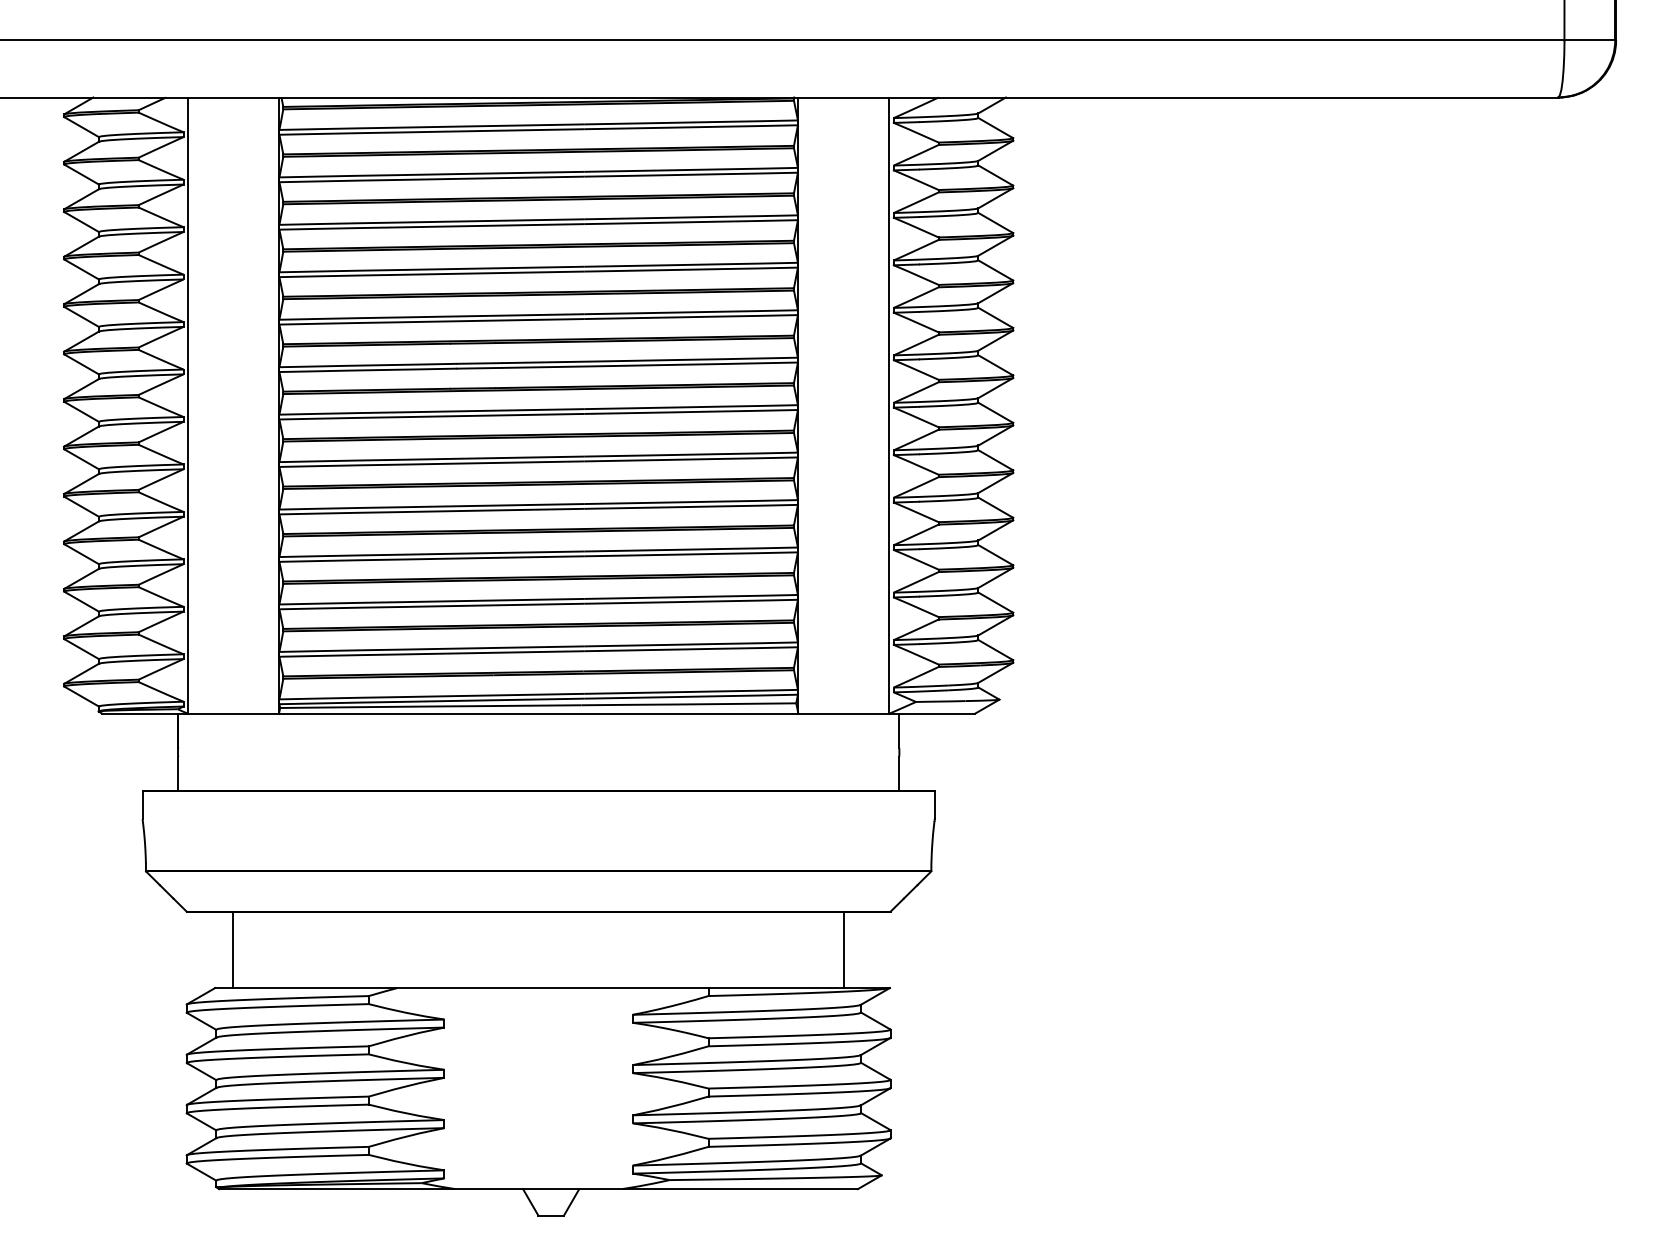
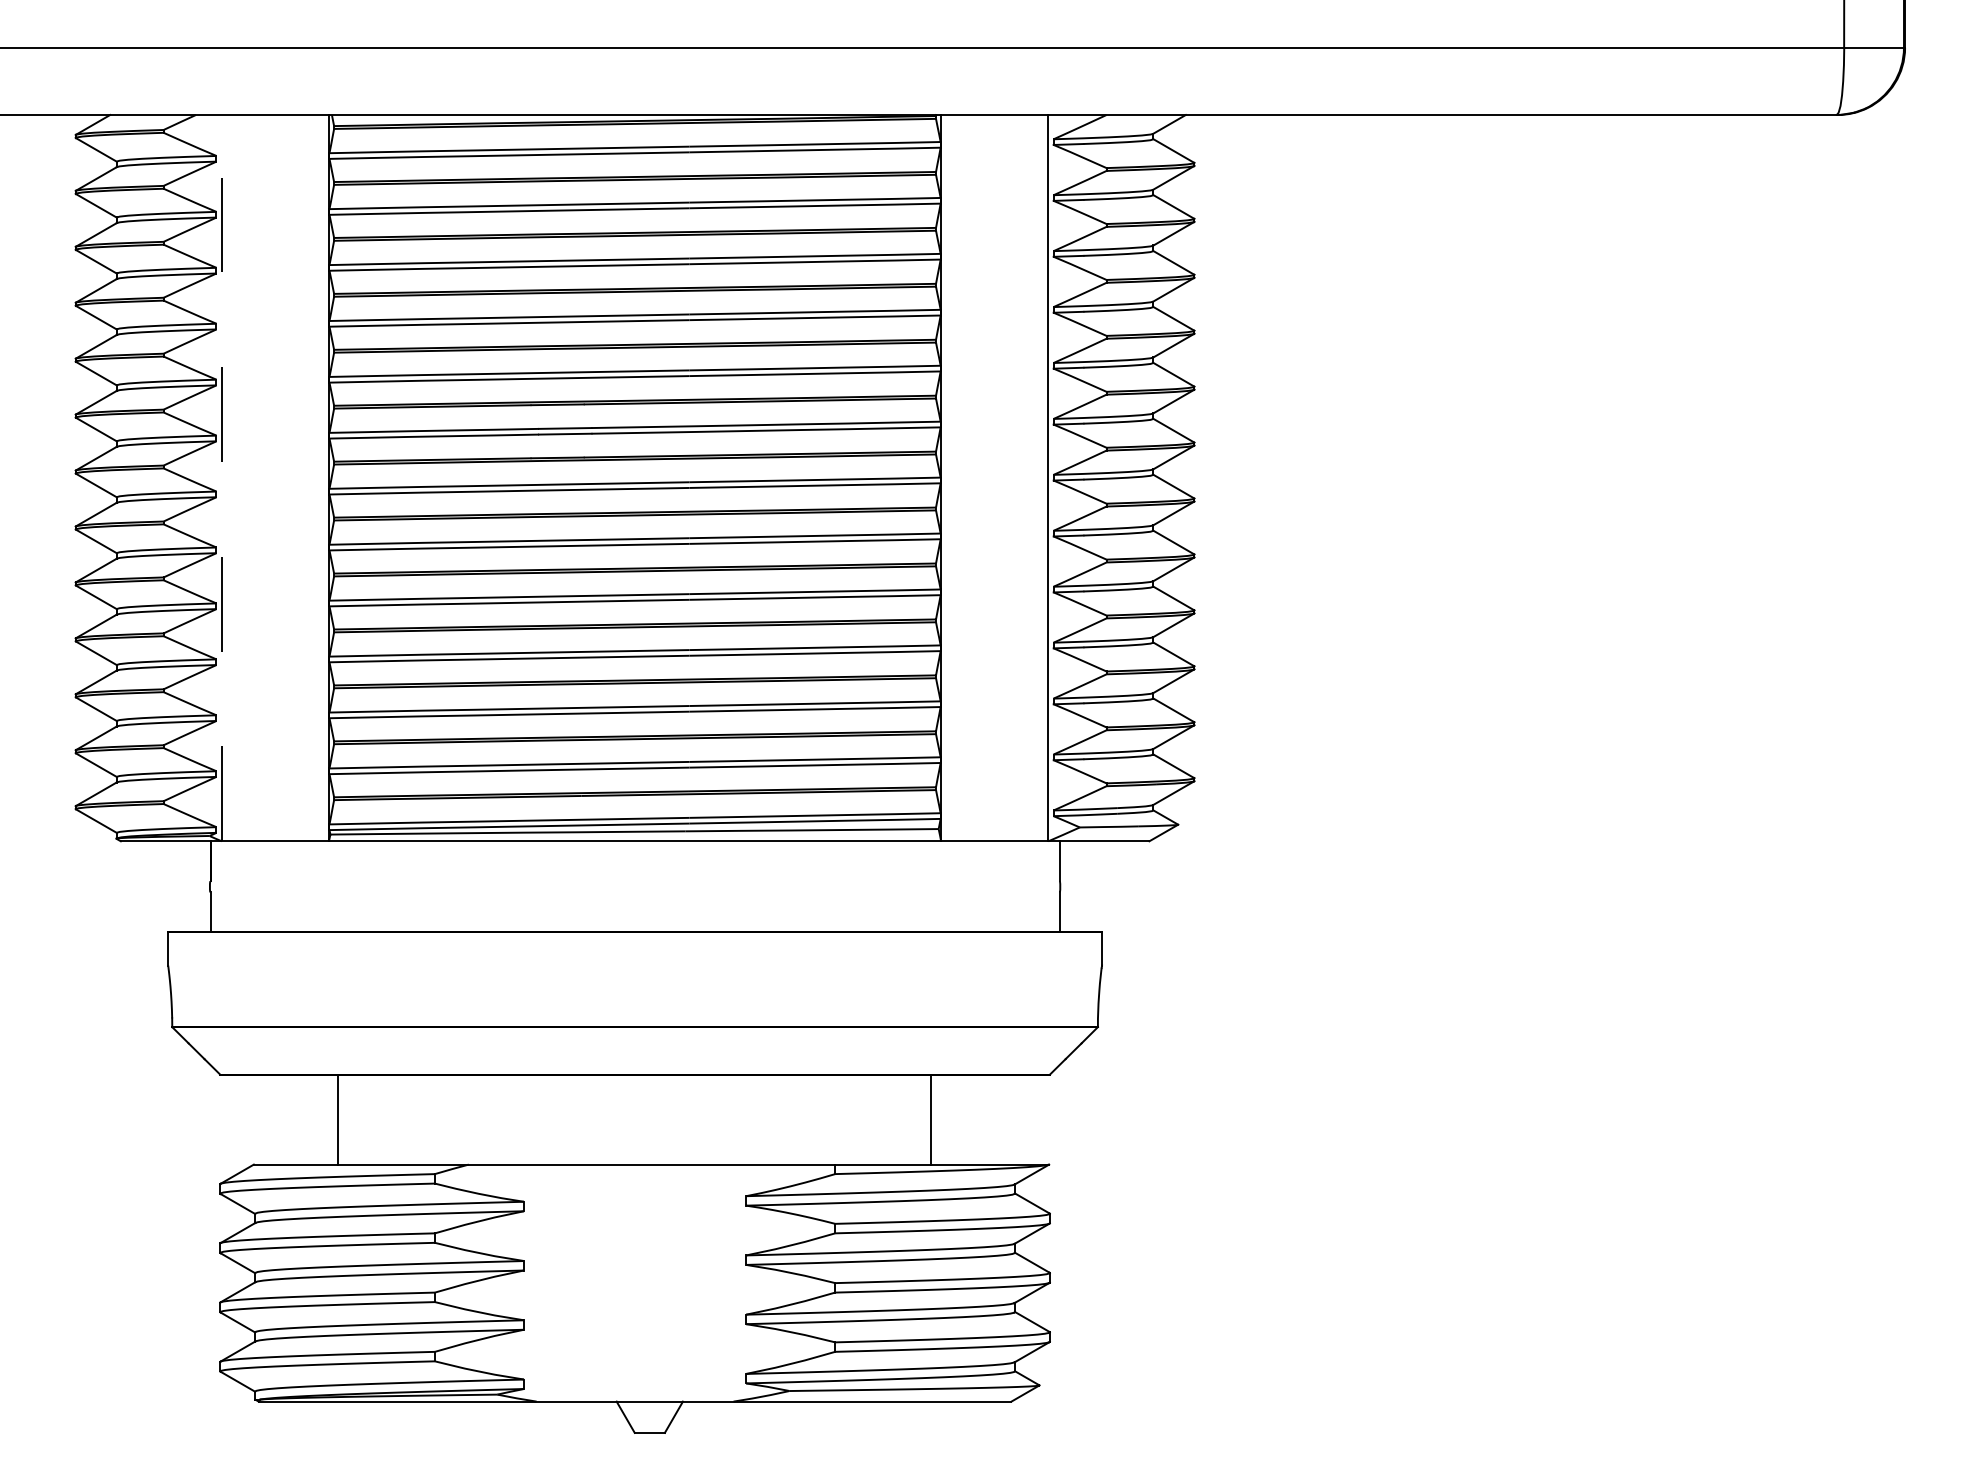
line: (187, 405) -> (221, 477), solid -> dashed
line: (232, 949) -> (337, 1119), moved
line: (844, 949) -> (931, 1119), moved

